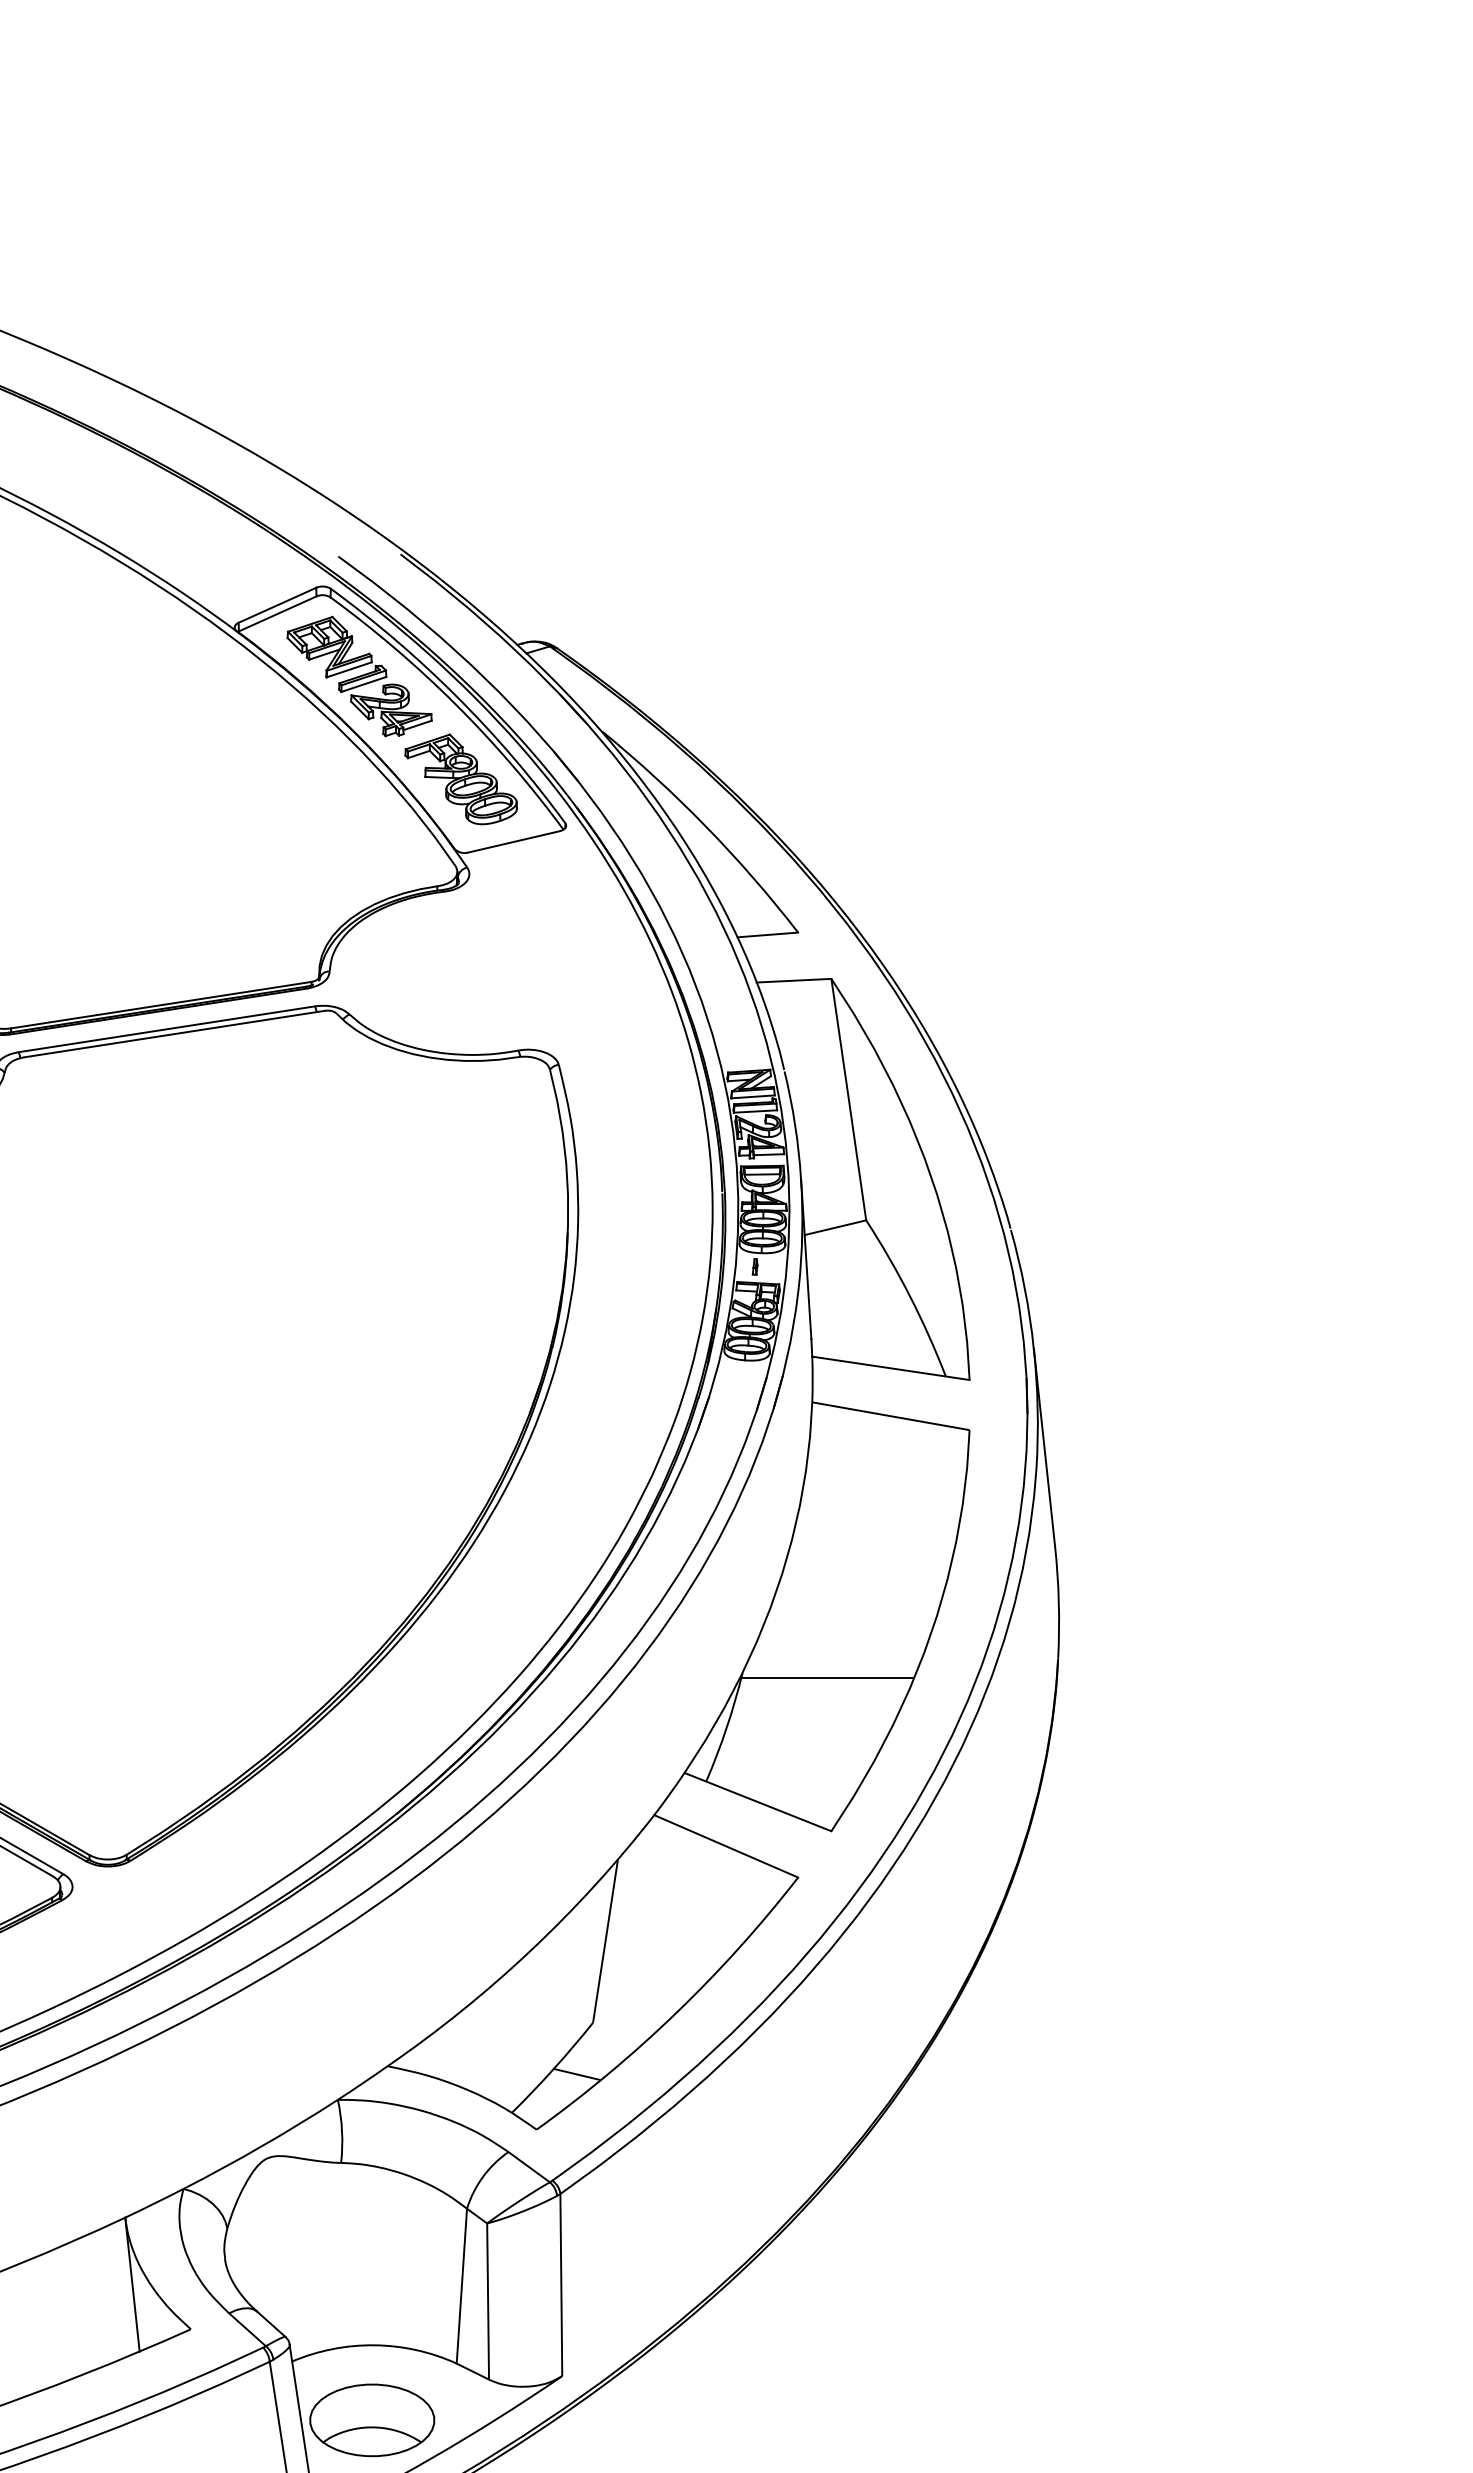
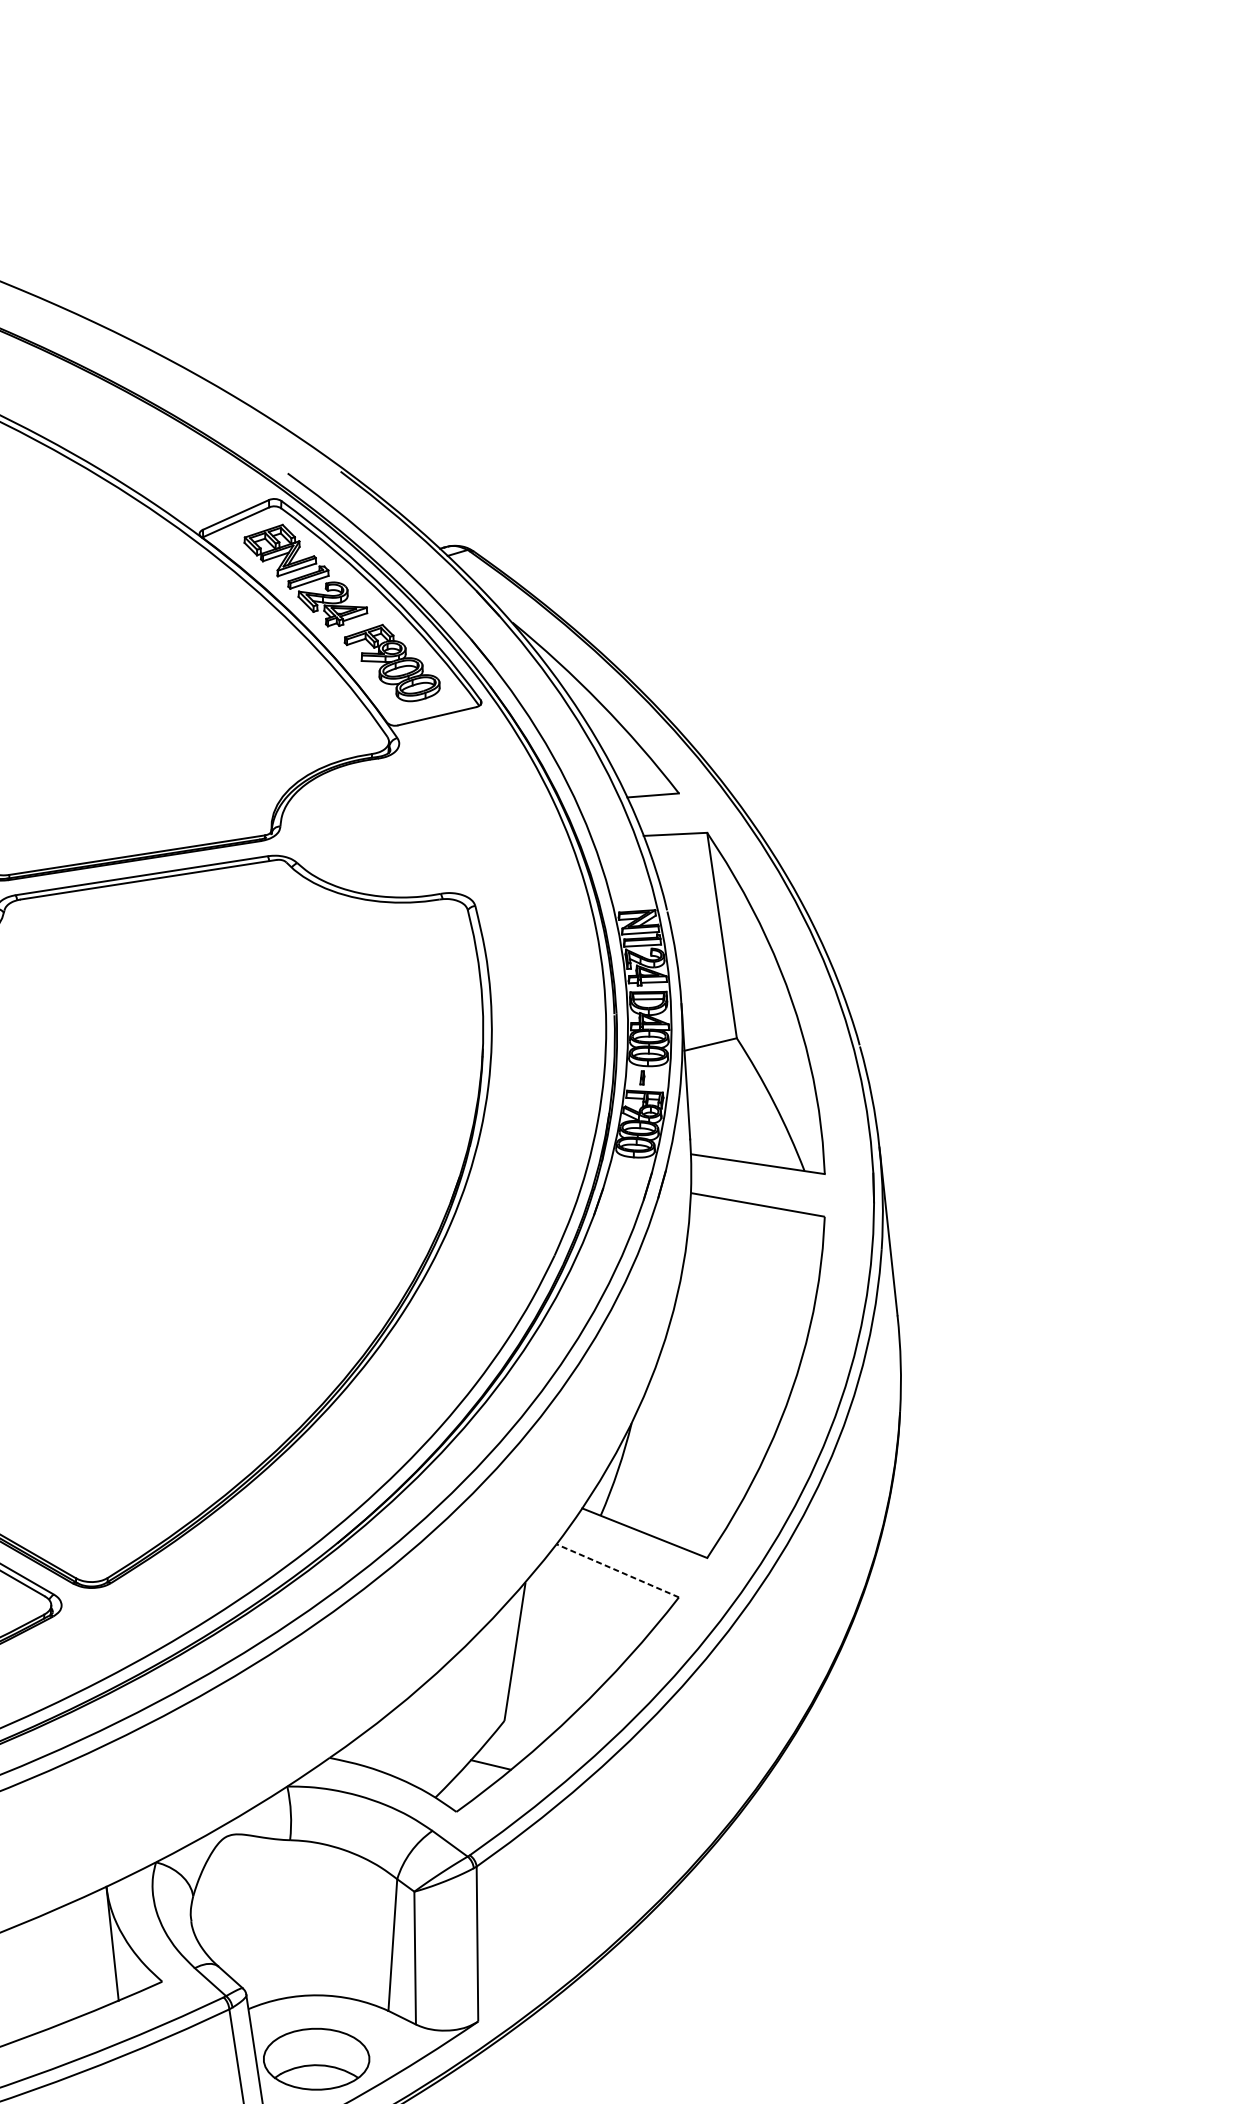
line: (827, 1678) -> (703, 1428), removed
line: (725, 1846) -> (617, 1570), solid -> dashed

